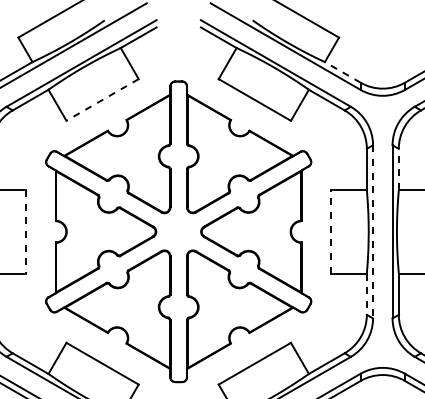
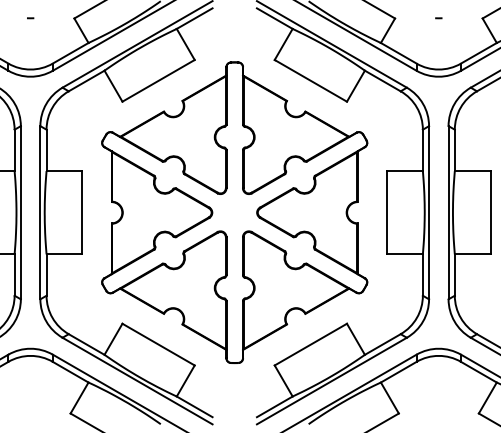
arc: (382, 37) -> (438, 18), added
line: (342, 72) -> (398, 53), dashed -> solid
line: (102, 99) -> (158, 80), dashed -> solid
line: (398, 169) -> (454, 150), dashed -> solid
line: (26, 231) -> (82, 212), dashed -> solid
line: (331, 231) -> (387, 212), dashed -> solid
line: (373, 231) -> (429, 212), dashed -> solid
line: (366, 294) -> (422, 275), dashed -> solid

